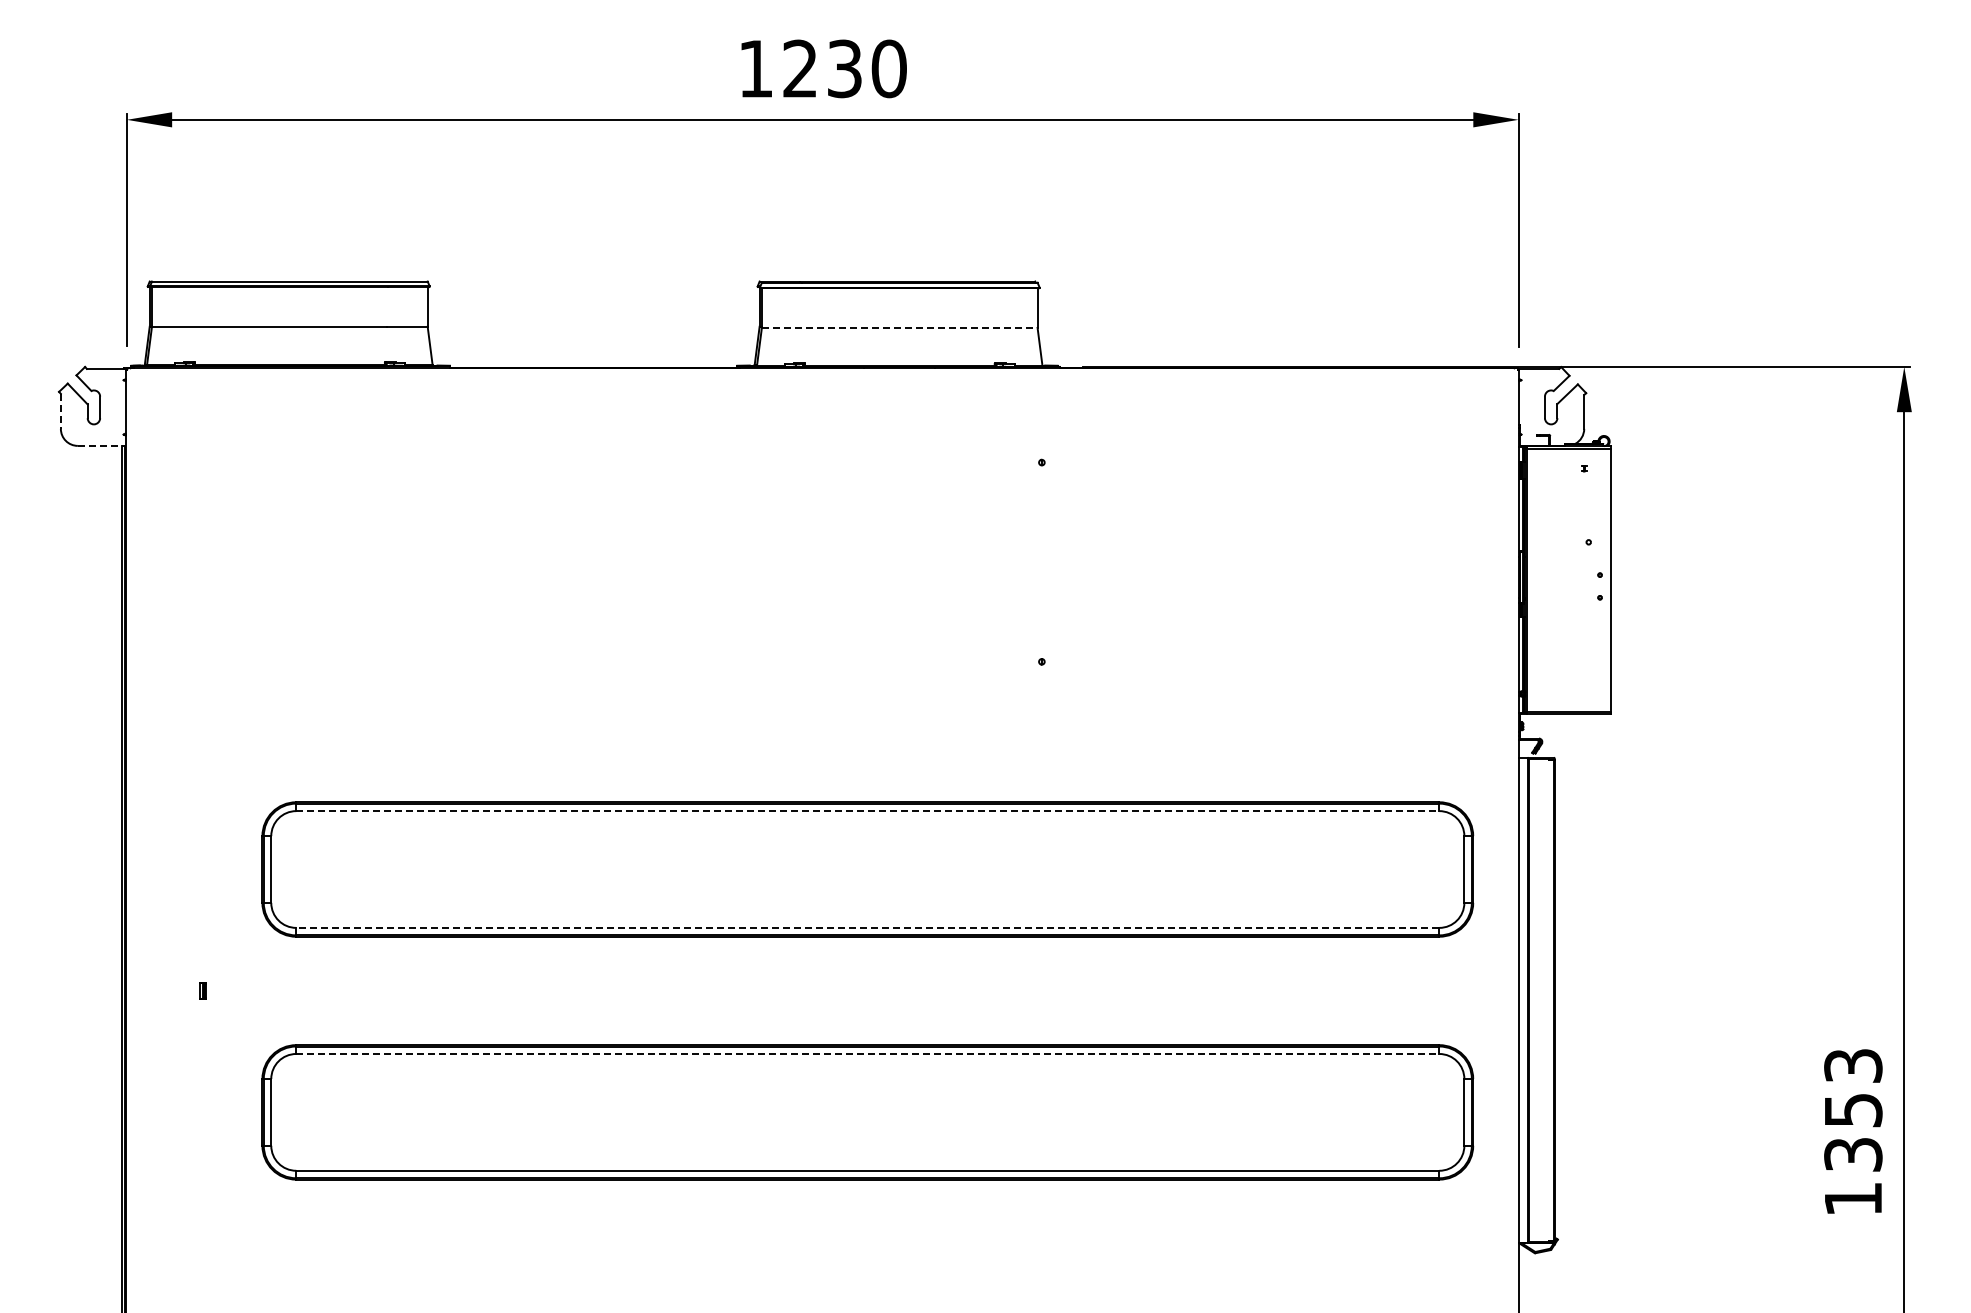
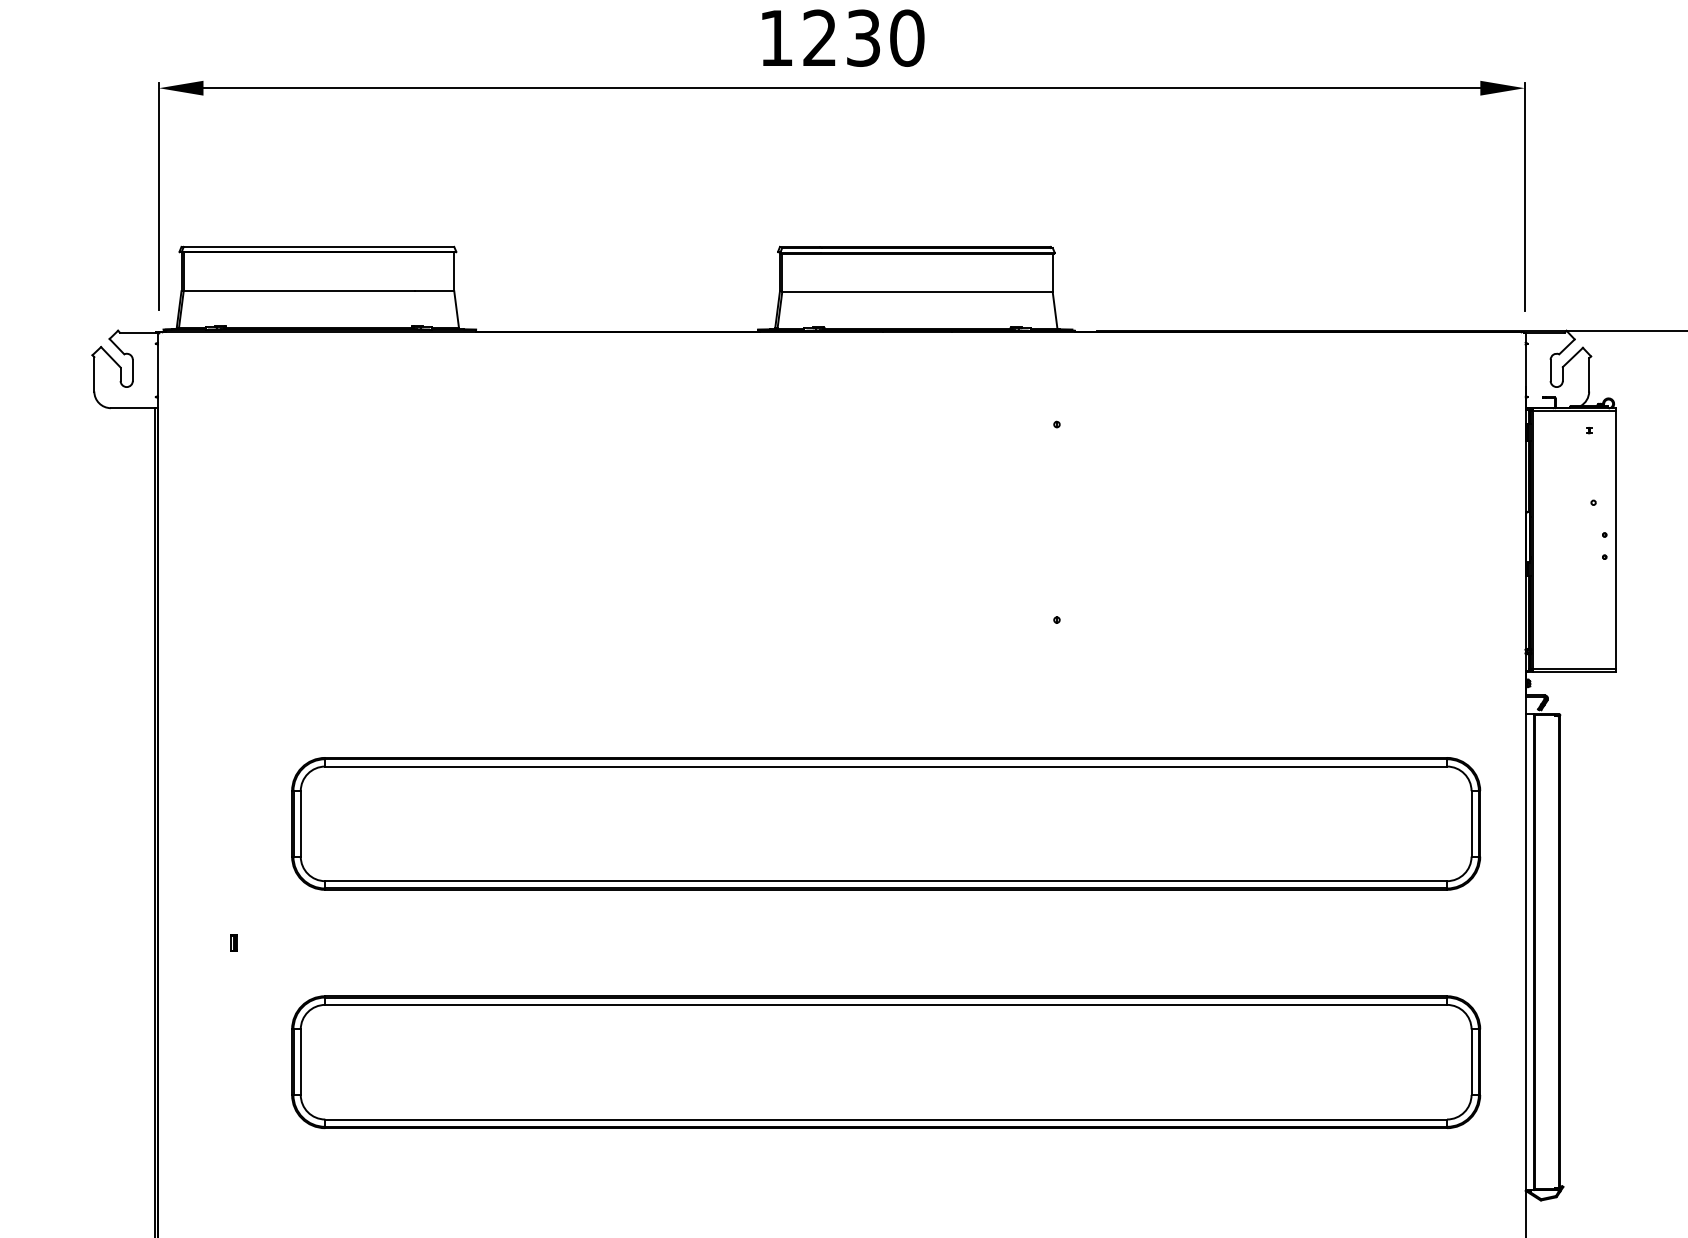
line: (899, 327) -> (917, 292), dashed -> solid
line: (60, 411) -> (93, 374), dashed -> solid
line: (101, 445) -> (134, 407), dashed -> solid
line: (867, 811) -> (885, 766), dashed -> solid
line: (867, 927) -> (885, 880), dashed -> solid
line: (867, 1053) -> (885, 1004), dashed -> solid

